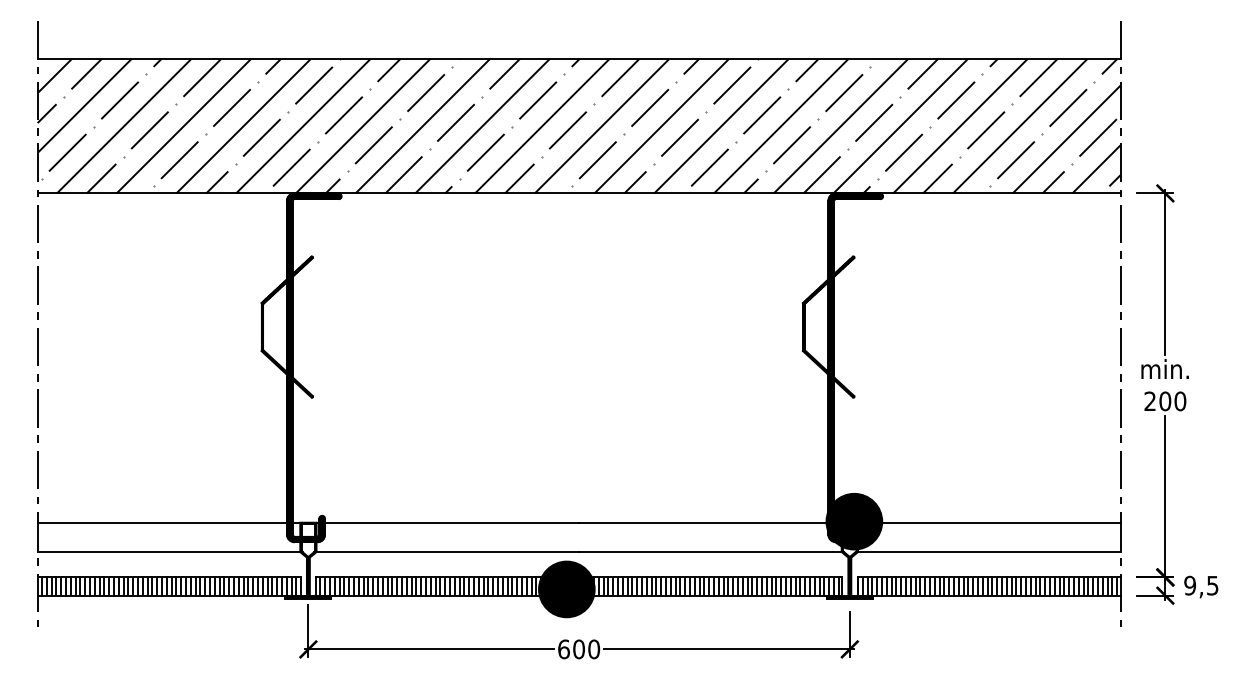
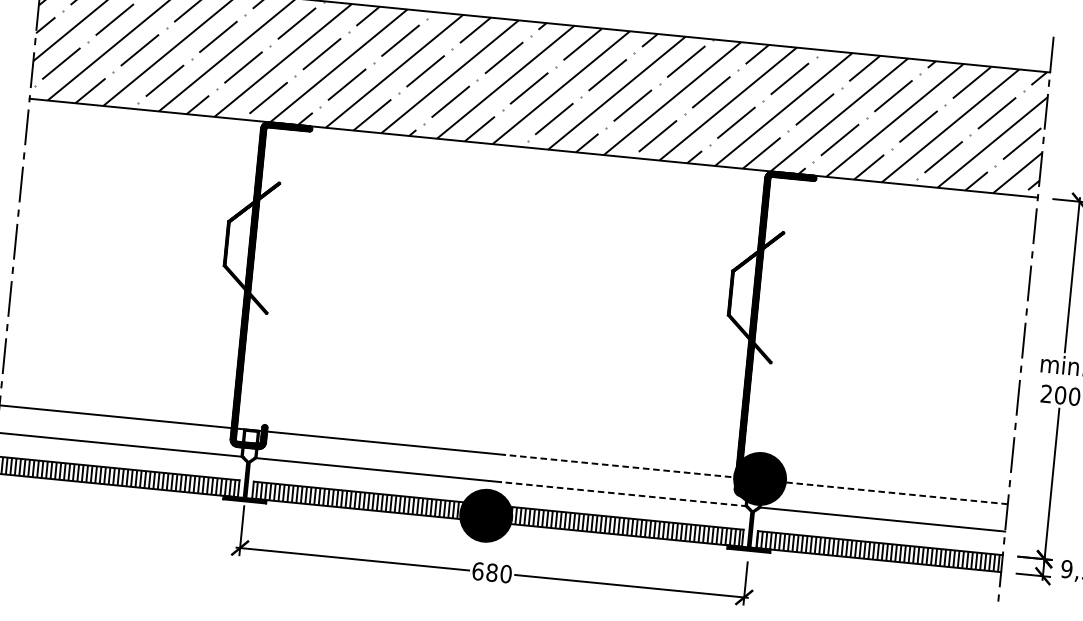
line: (849, 522) -> (755, 479), solid -> dashed
line: (711, 552) -> (624, 494), solid -> dashed
text: (578, 649) -> (491, 572), 600 -> 680

